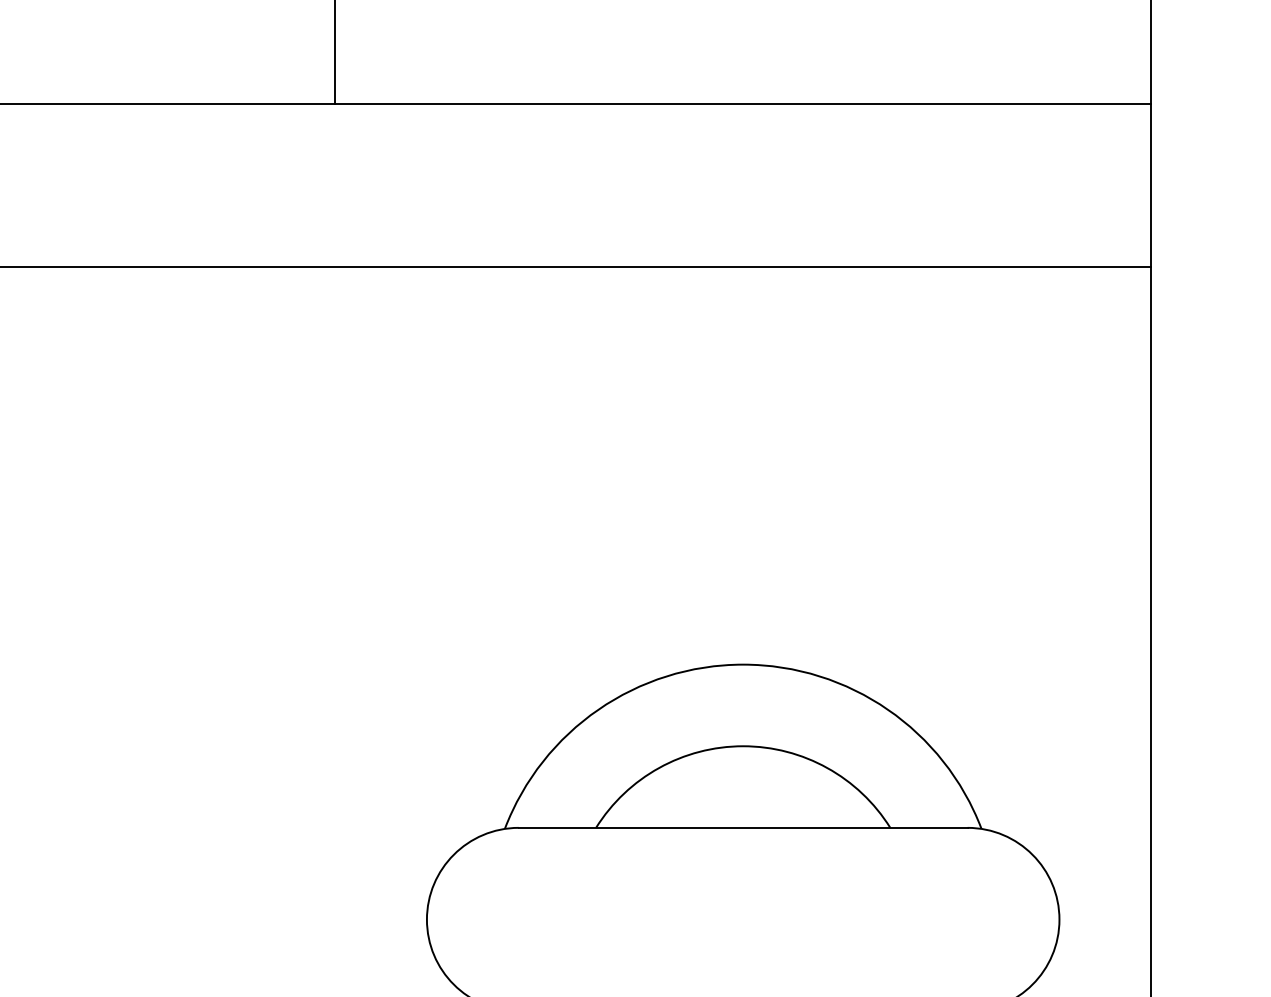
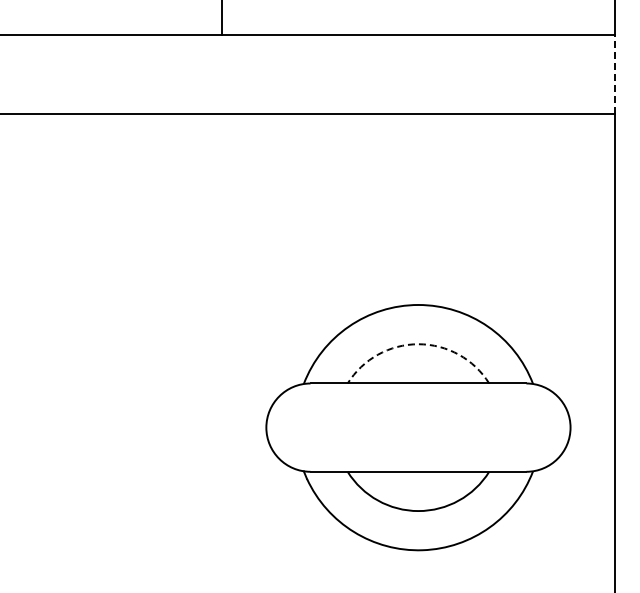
line: (1150, 183) -> (614, 73), solid -> dashed
arc: (743, 746) -> (418, 344), solid -> dashed

